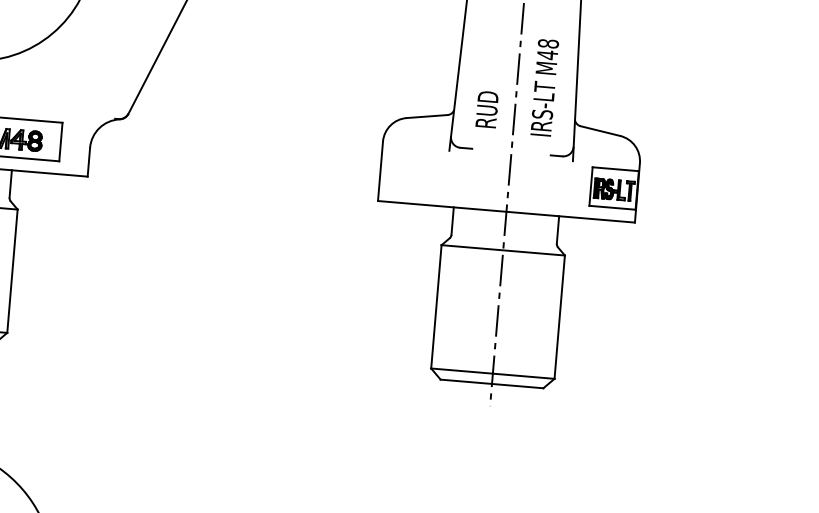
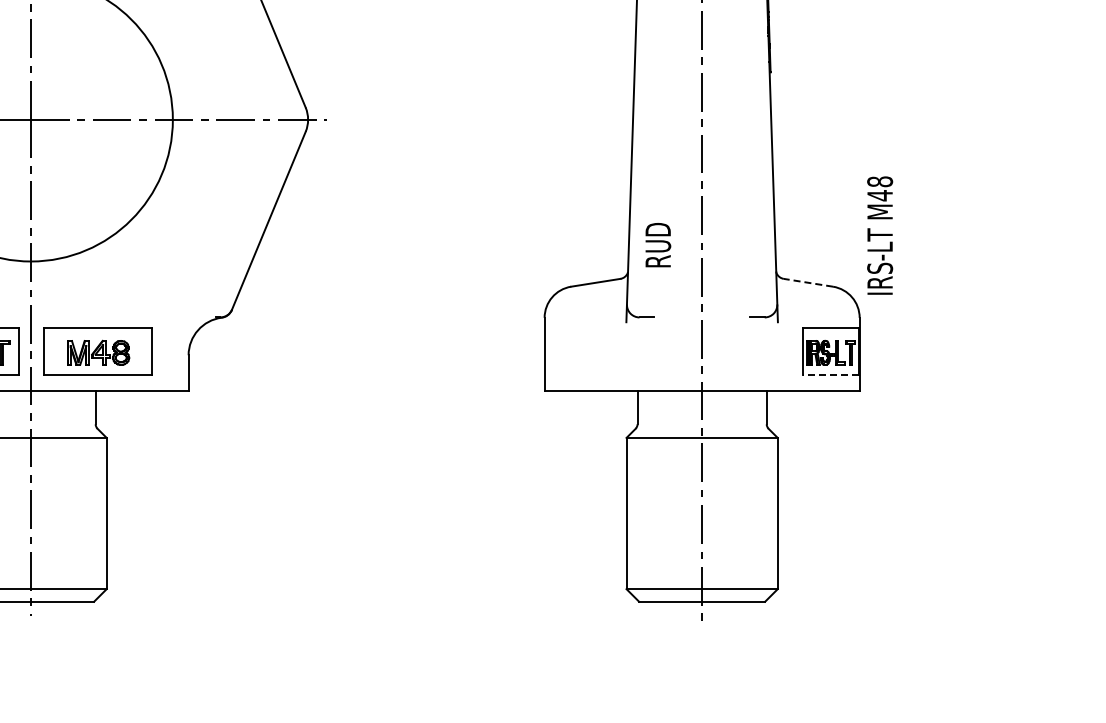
text: (545, 87) -> (880, 235), moved
text: (487, 109) -> (658, 245), moved
line: (600, 130) -> (808, 282), solid -> dashed
line: (612, 207) -> (830, 374), solid -> dashed

